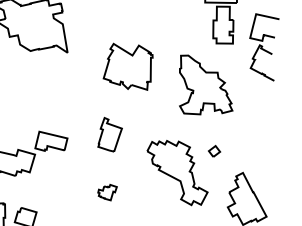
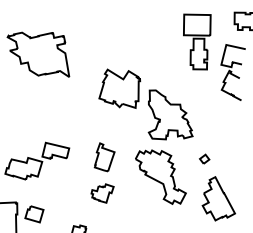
part: (205, 84) -> (170, 114), moved
part: (109, 134) -> (104, 157), moved
part: (214, 150) -> (204, 158), moved
part: (107, 192) -> (102, 193), size x1.43

